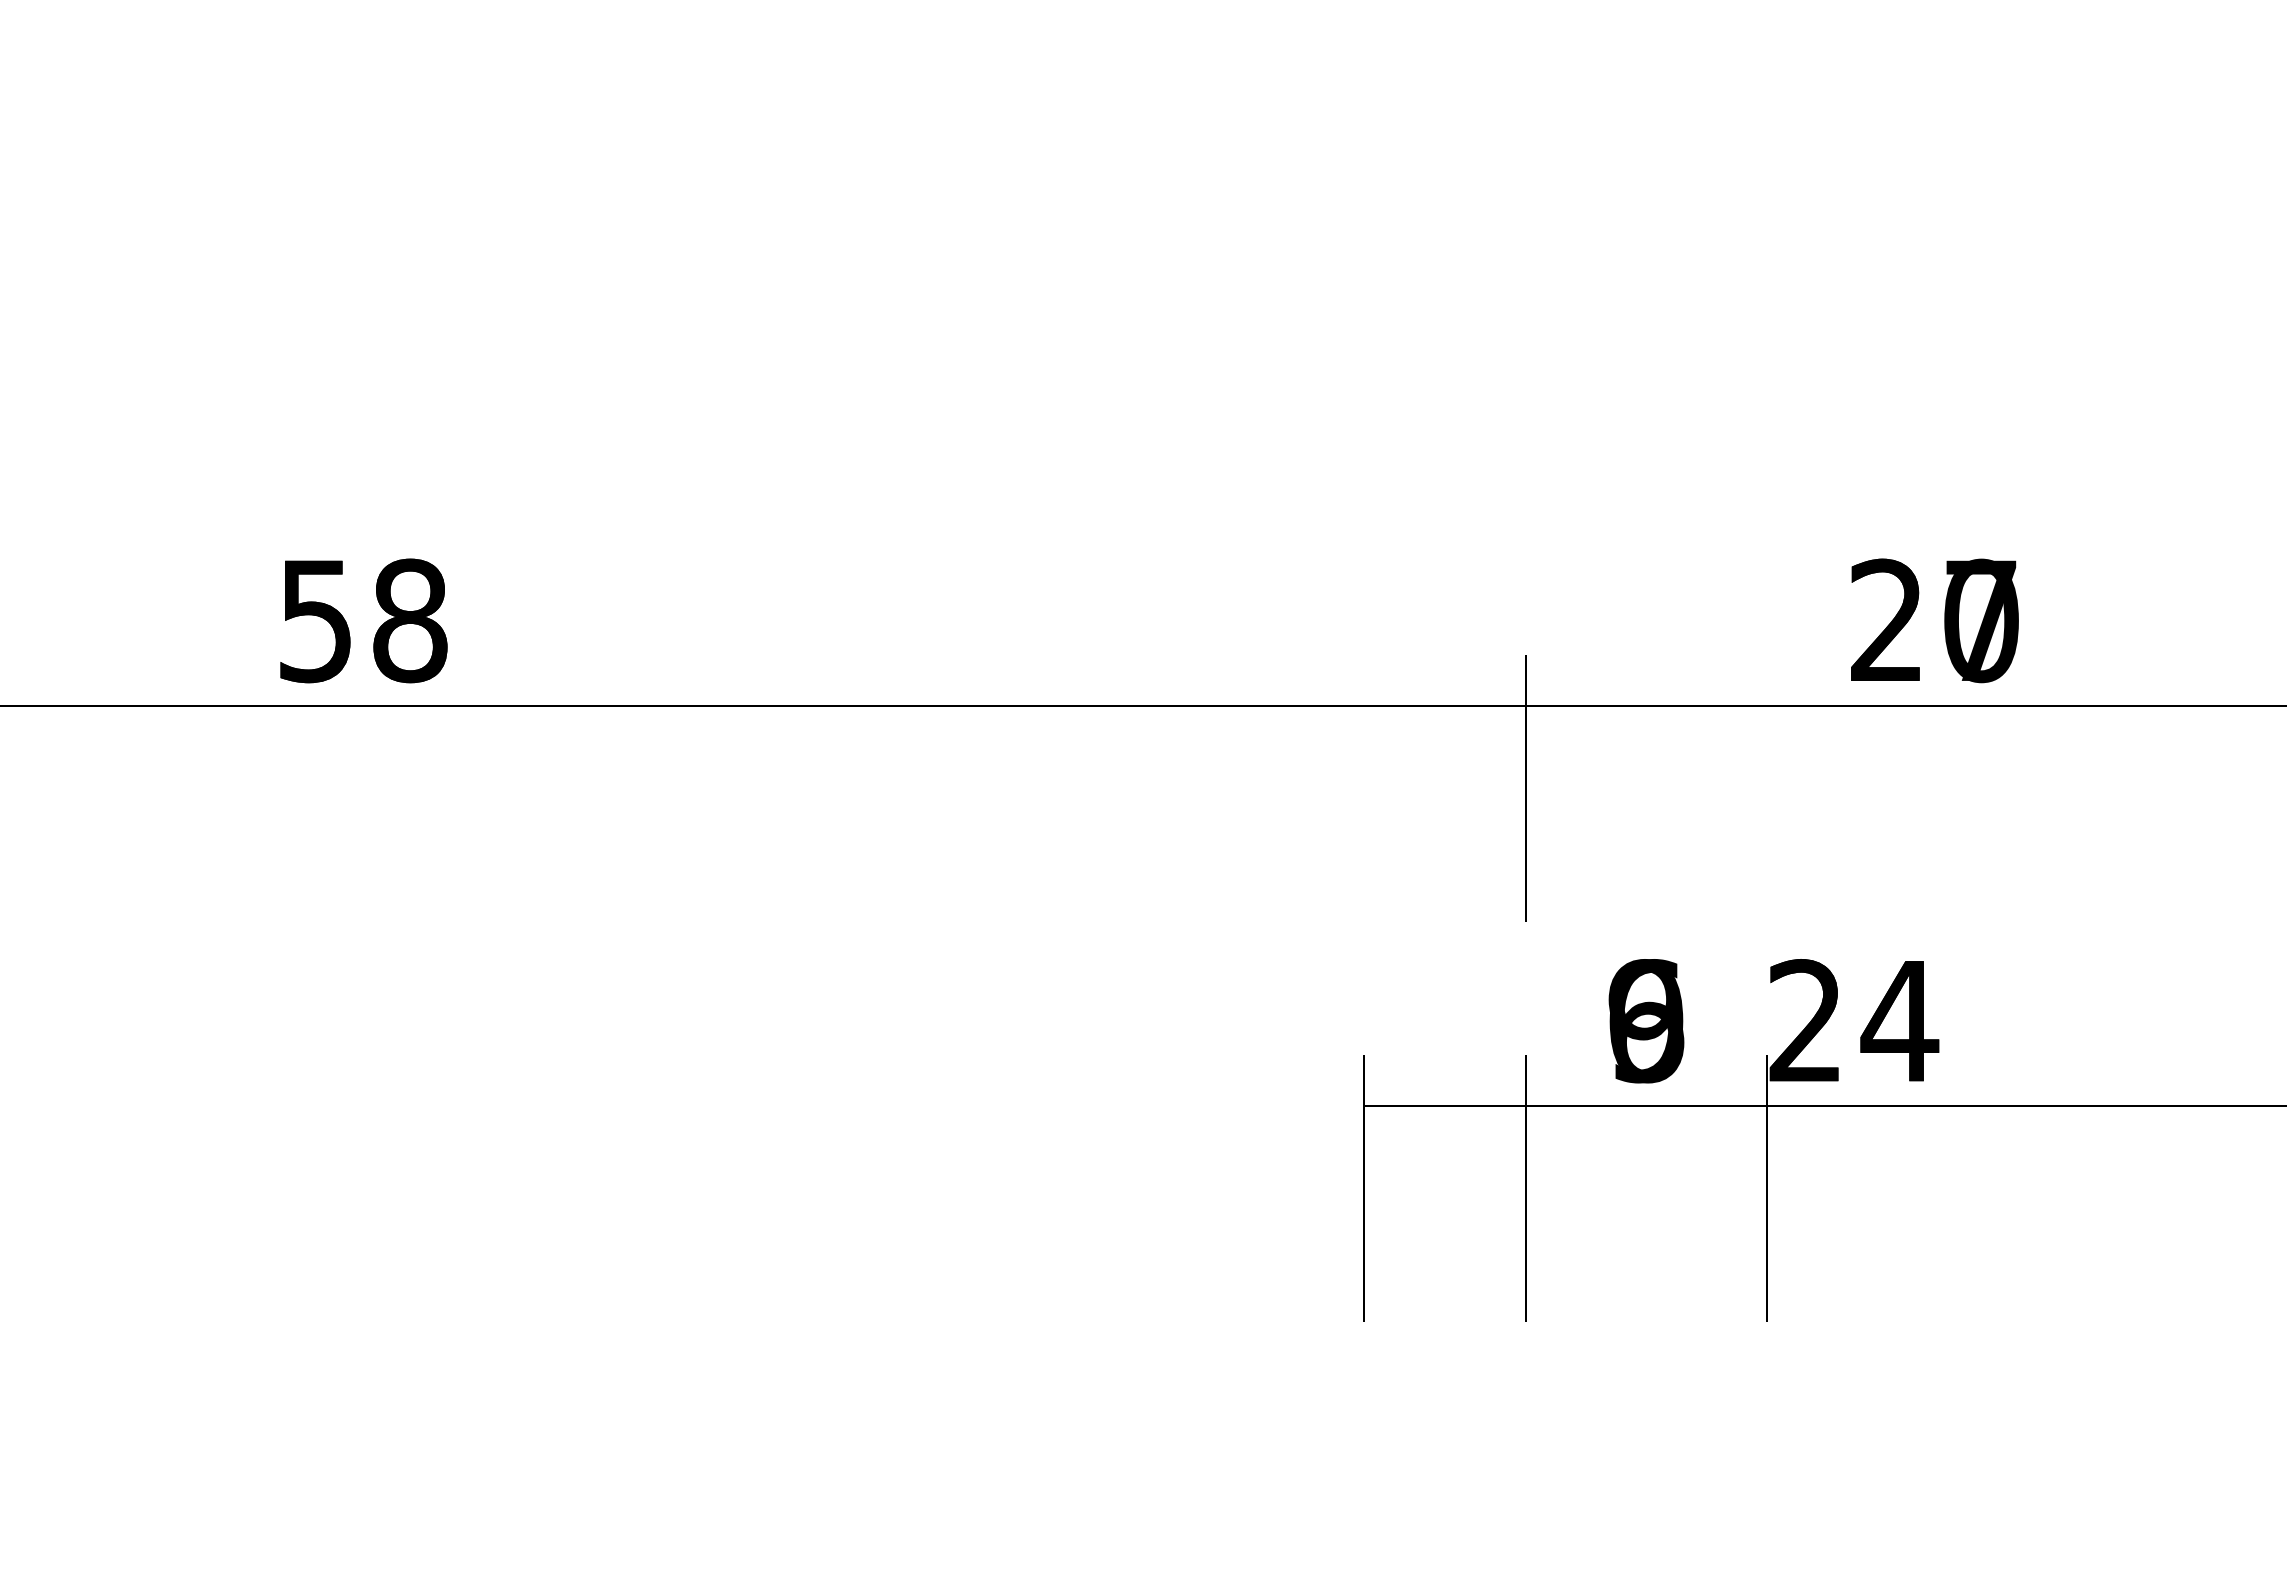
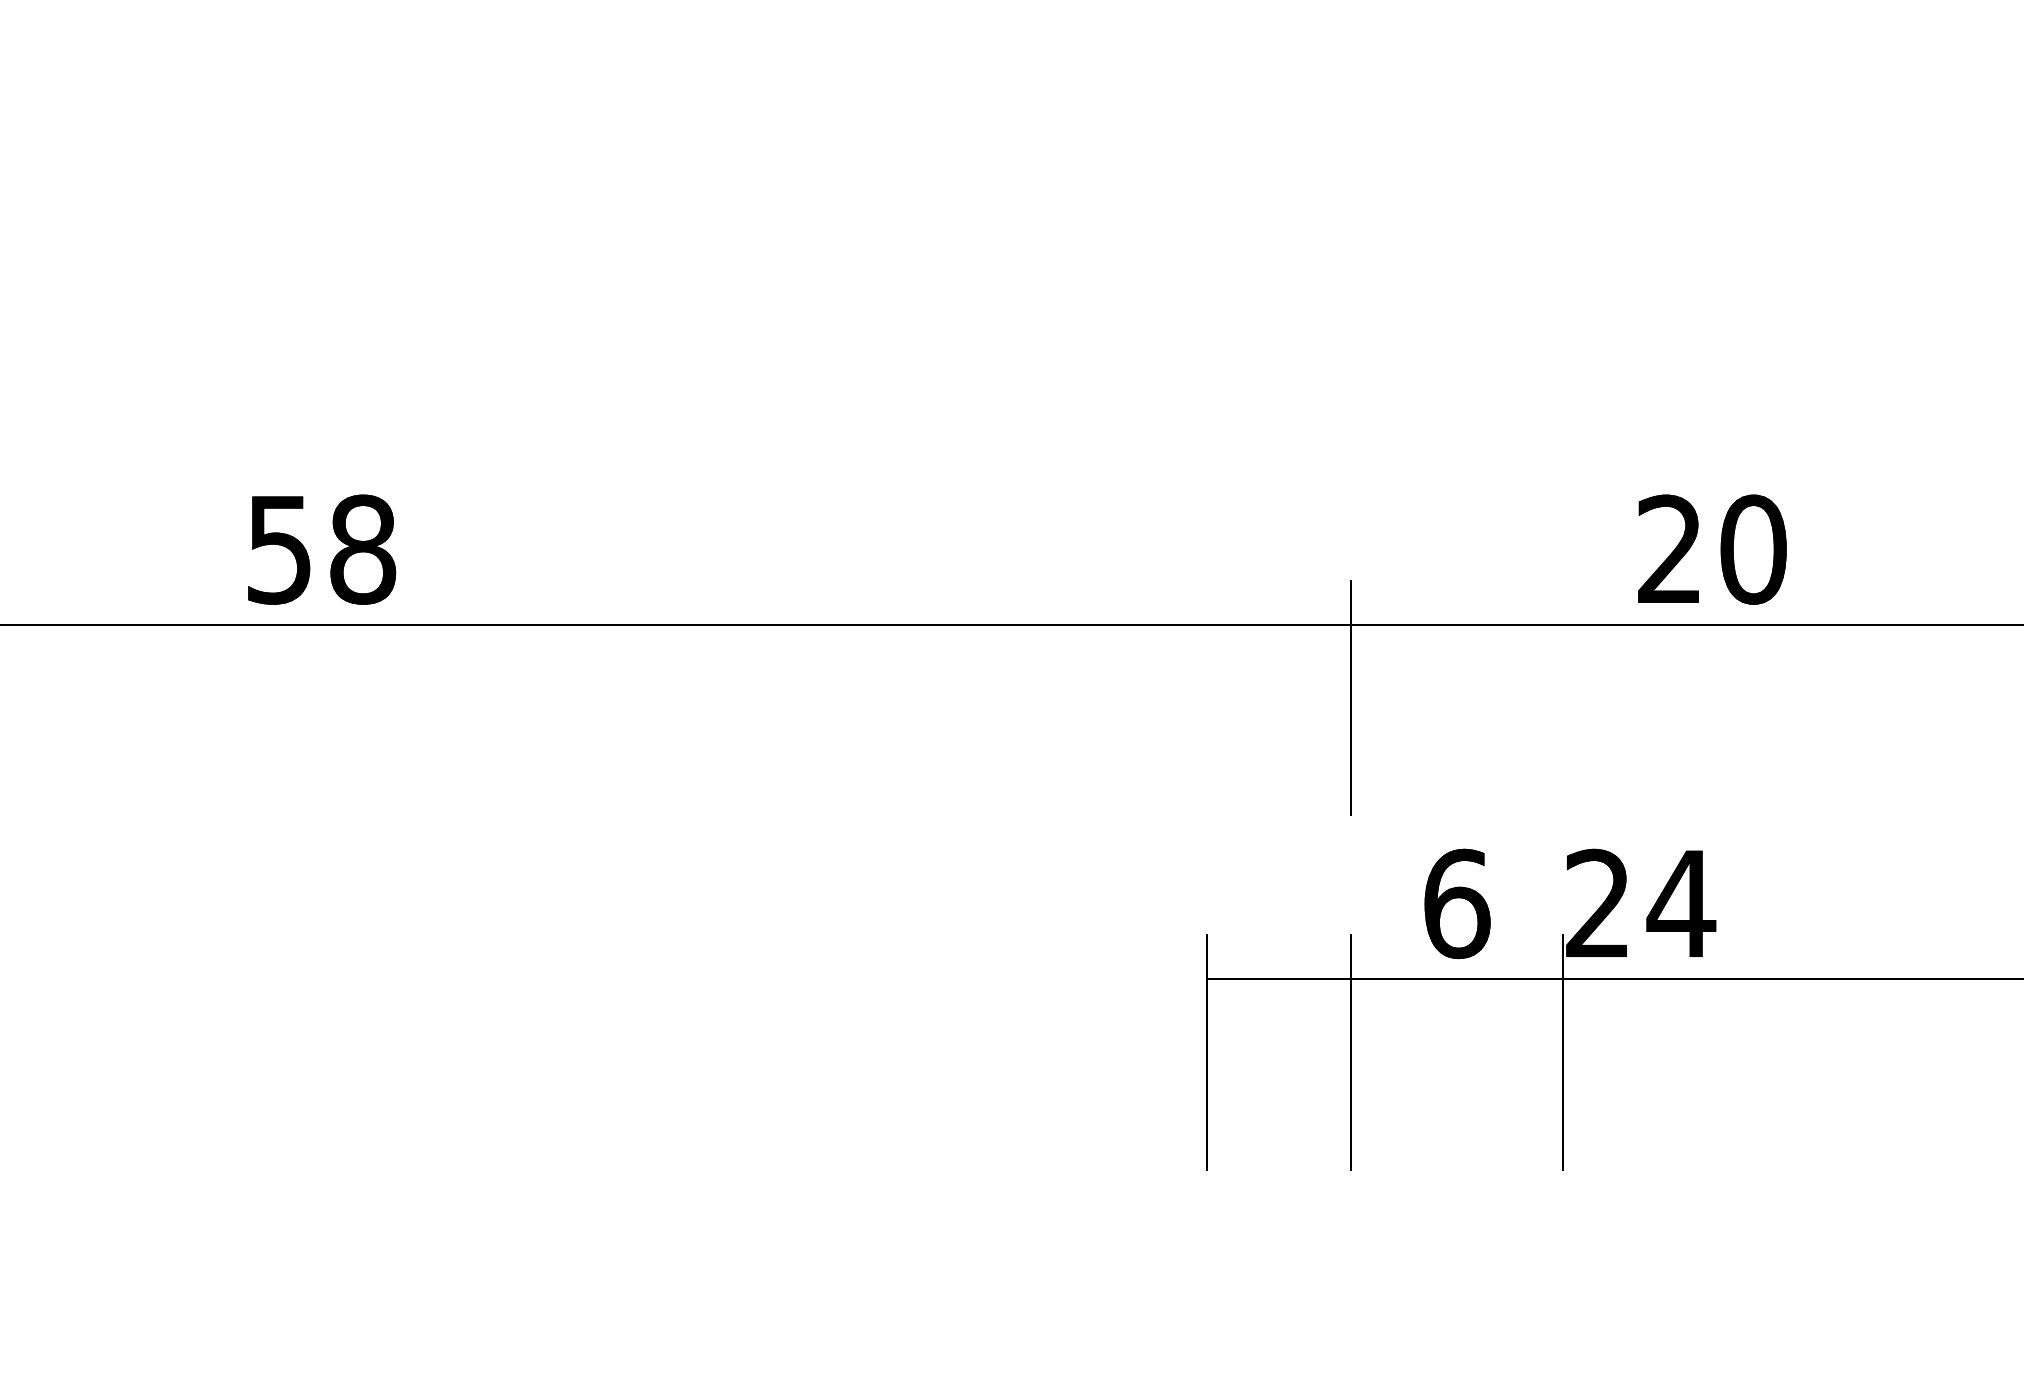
text: (1981, 620) -> (1753, 549), 27 -> 20
text: (1646, 1021) -> (1457, 904), 9 -> 6

